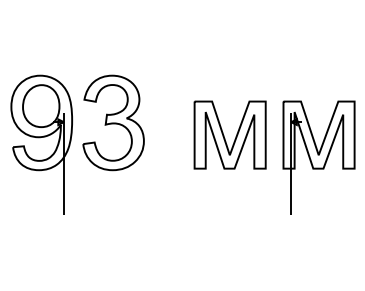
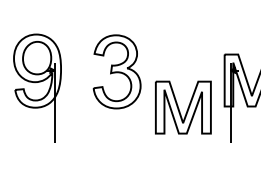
part: (113, 122) -> (117, 71), moved
part: (229, 134) -> (182, 107), moved

